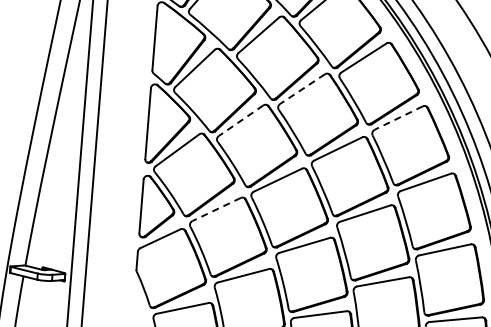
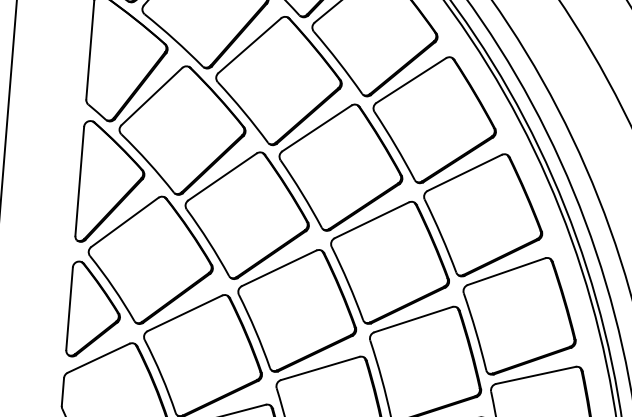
line: (302, 89) -> (316, 128), dashed -> solid
line: (398, 118) -> (464, 173), dashed -> solid
line: (241, 120) -> (223, 176), dashed -> solid
line: (216, 209) -> (184, 313), dashed -> solid

